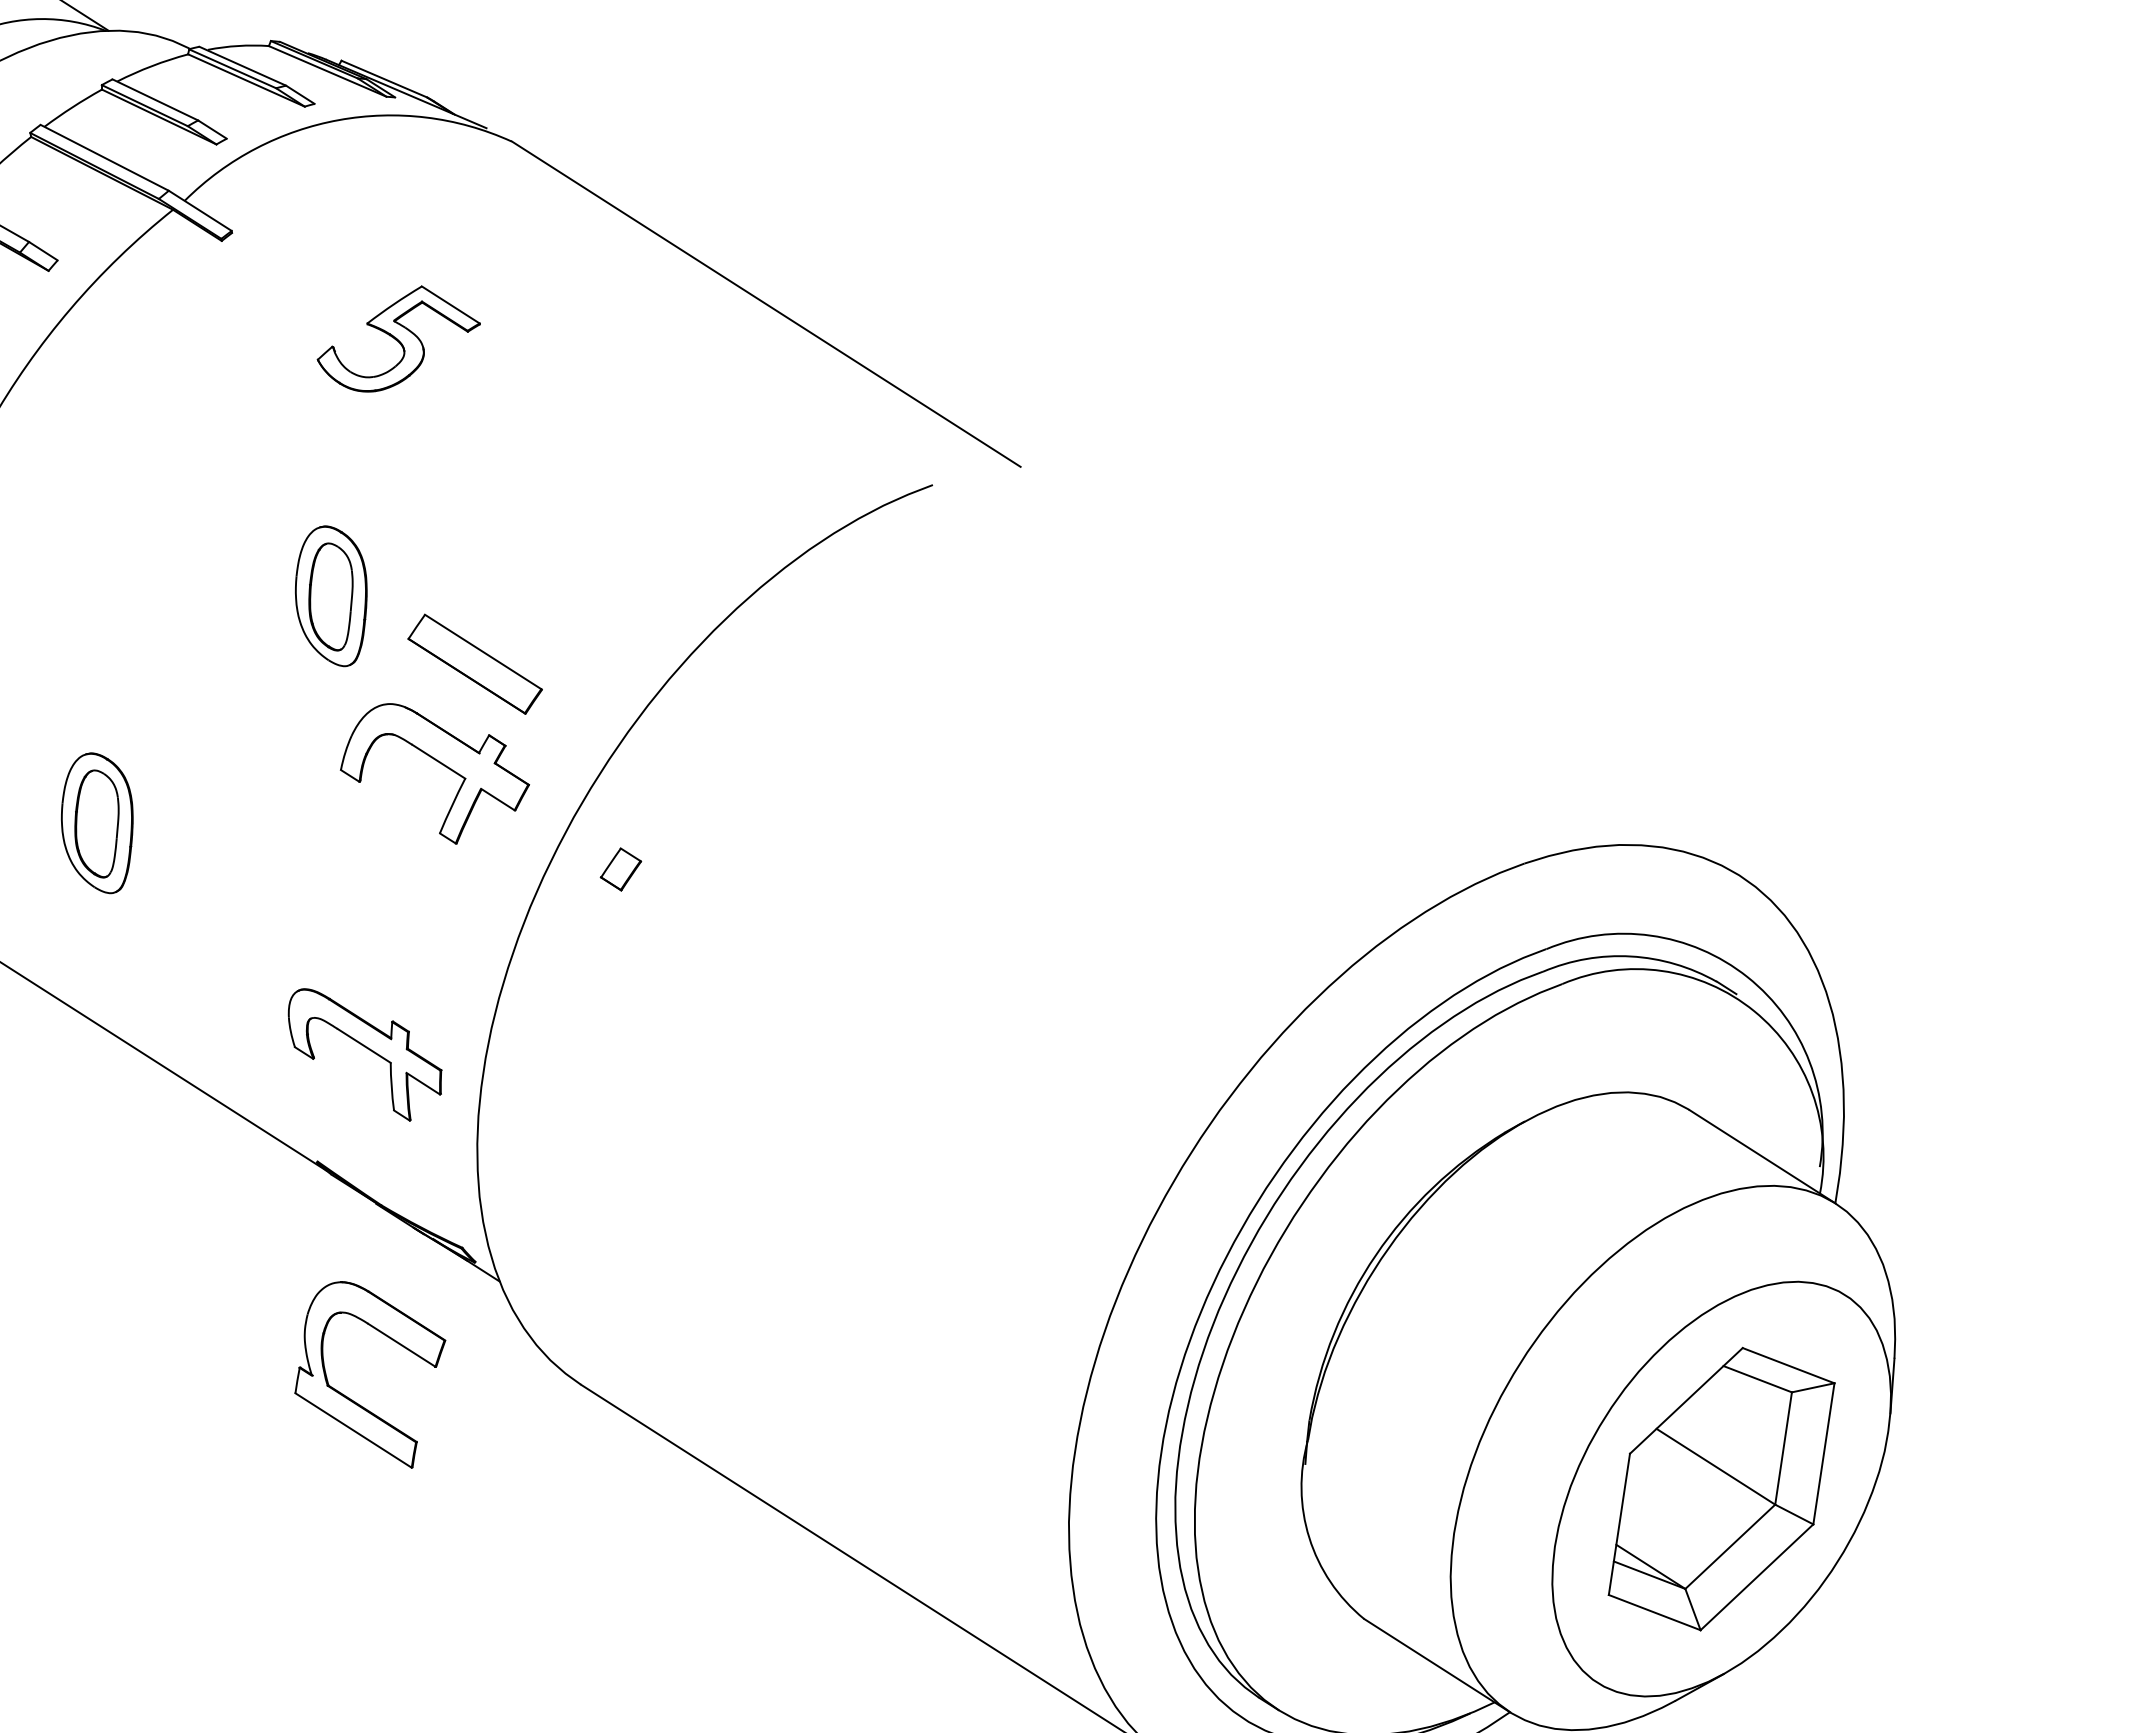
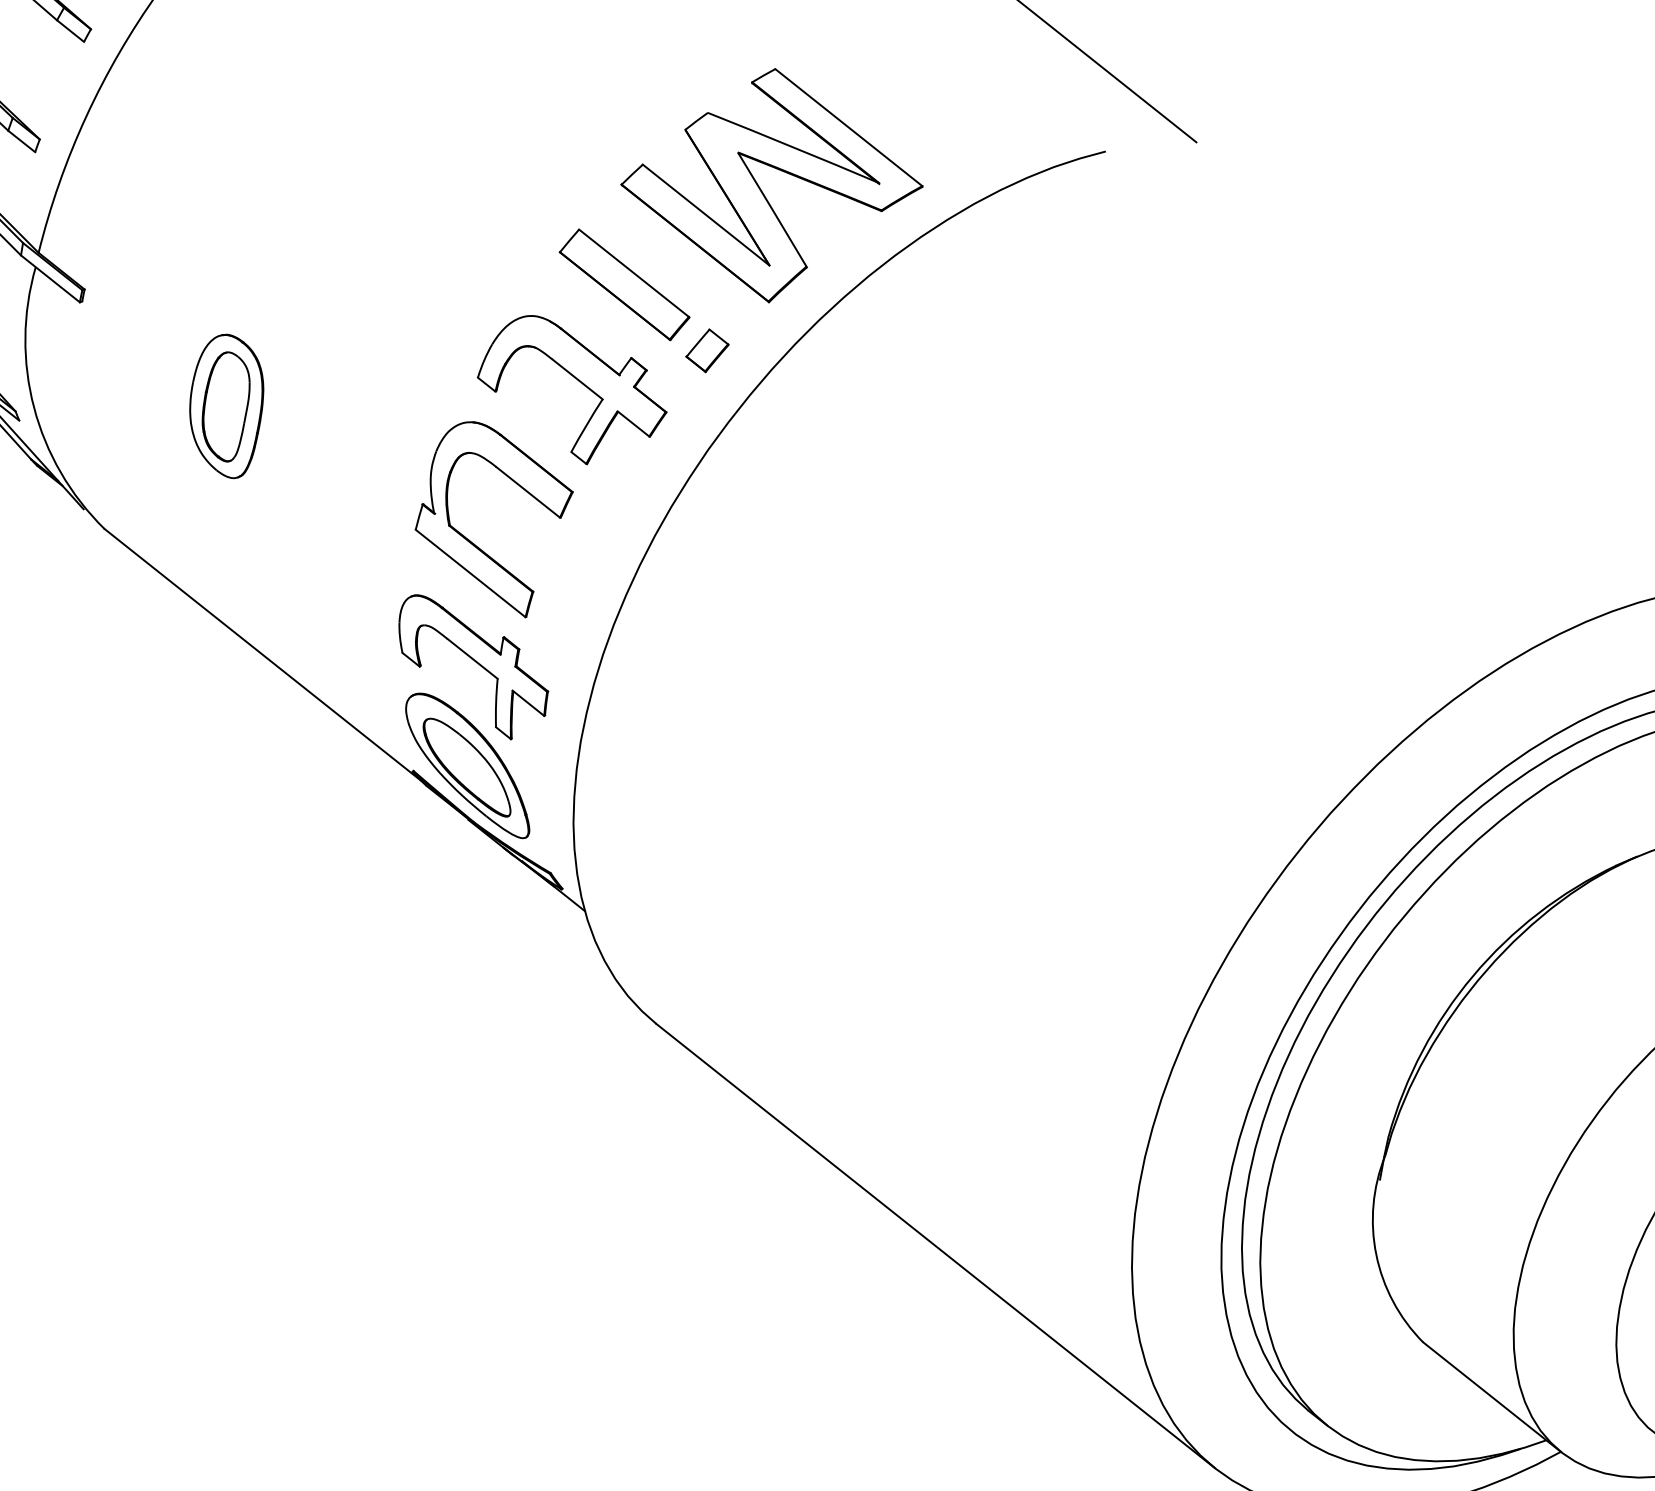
part: (599, 556) -> (761, 188), added
part: (331, 596) -> (486, 201), removed
part: (620, 869) -> (706, 350), moved
part: (370, 1150) -> (468, 765), added
part: (352, 1399) -> (472, 542), moved

